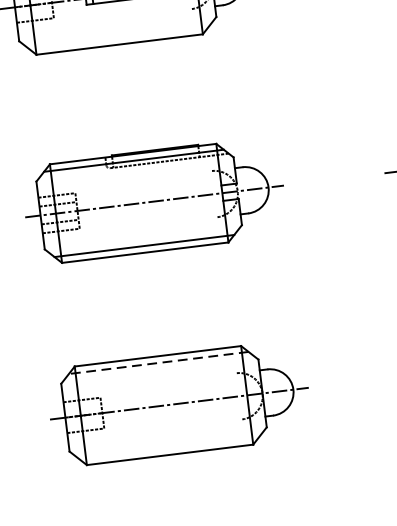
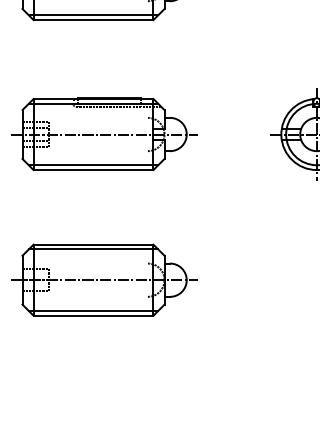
line: (118, 38) -> (93, 15), added
line: (158, 362) -> (93, 249), dashed -> solid
line: (169, 447) -> (93, 310), added

